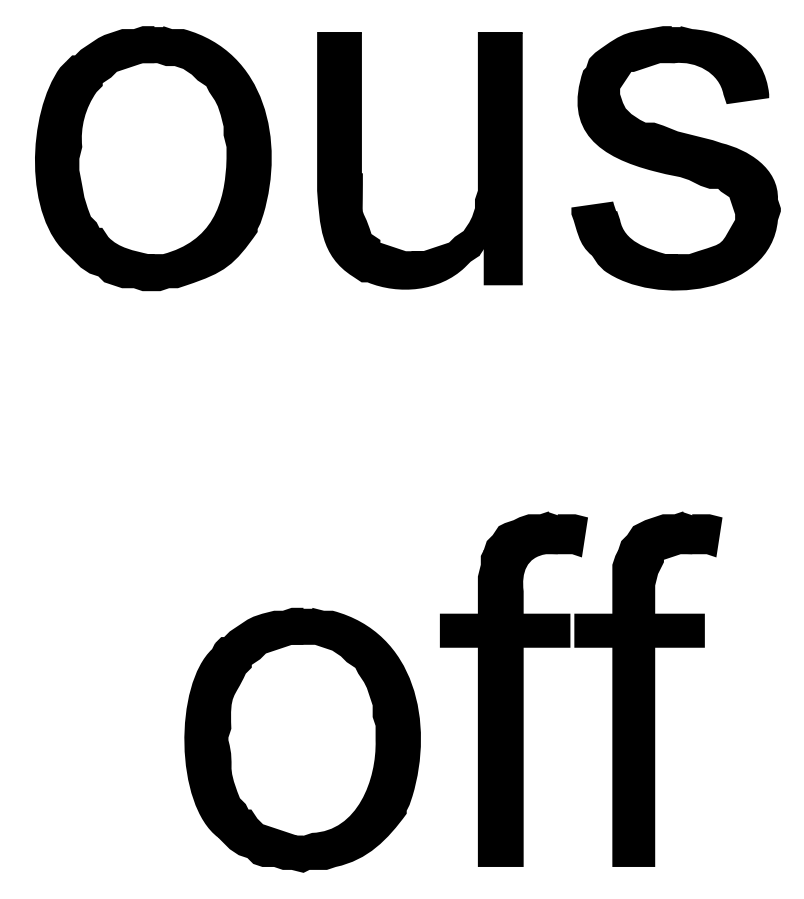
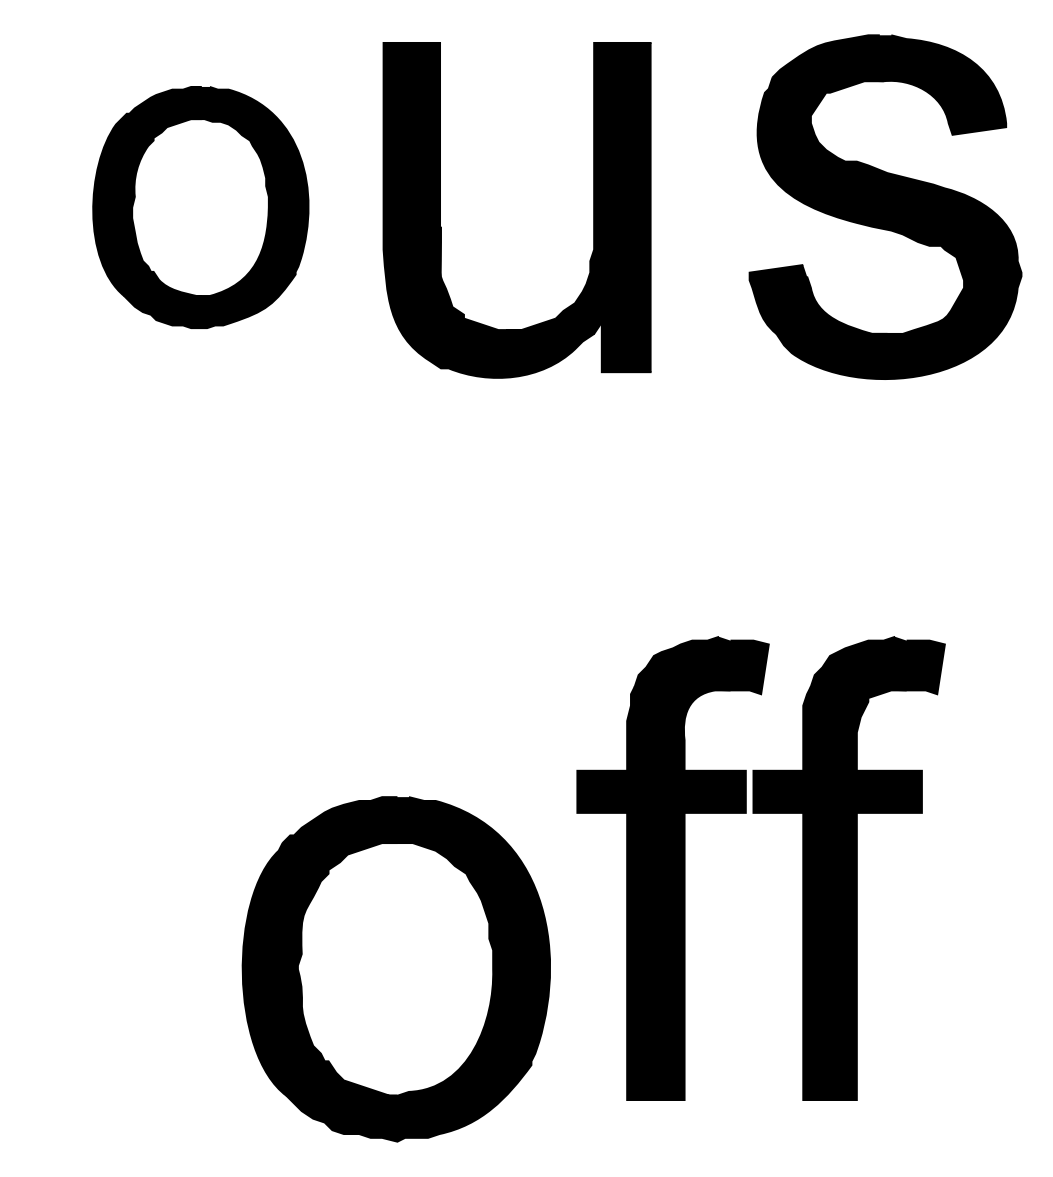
part: (153, 158) -> (200, 207), size x0.7
part: (361, 160) -> (440, 210), moved
part: (612, 689) -> (802, 868), moved

